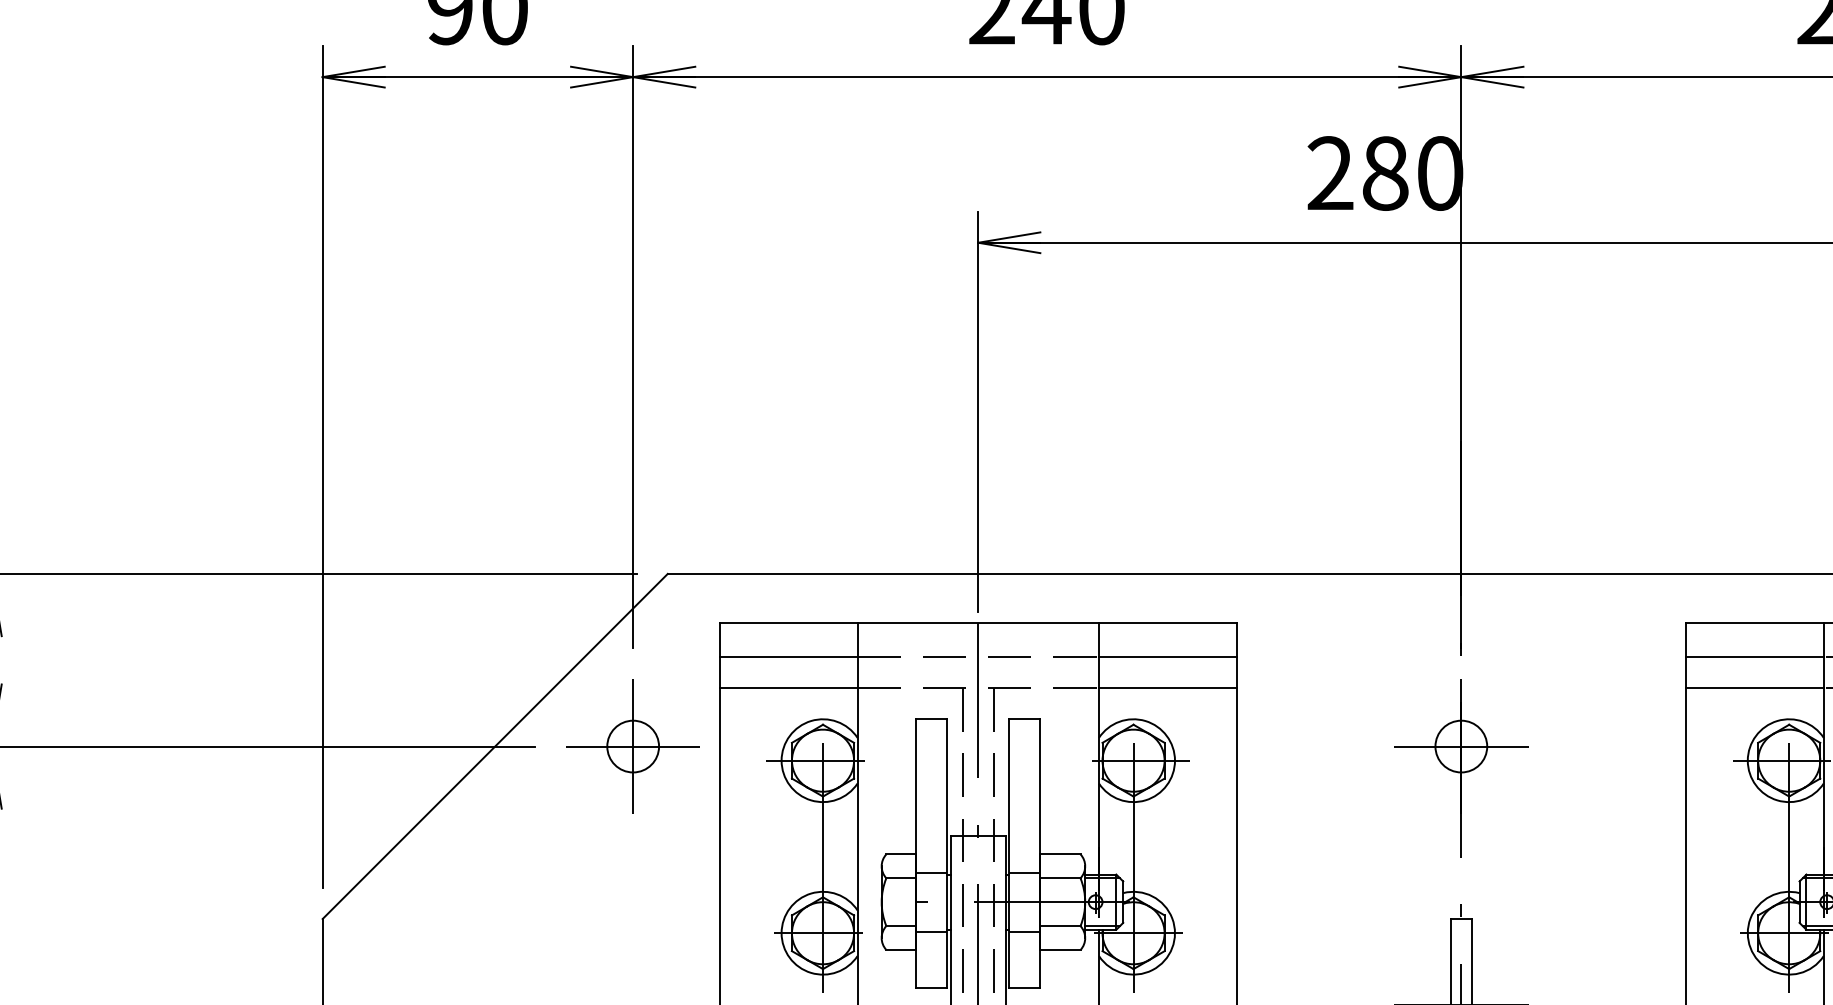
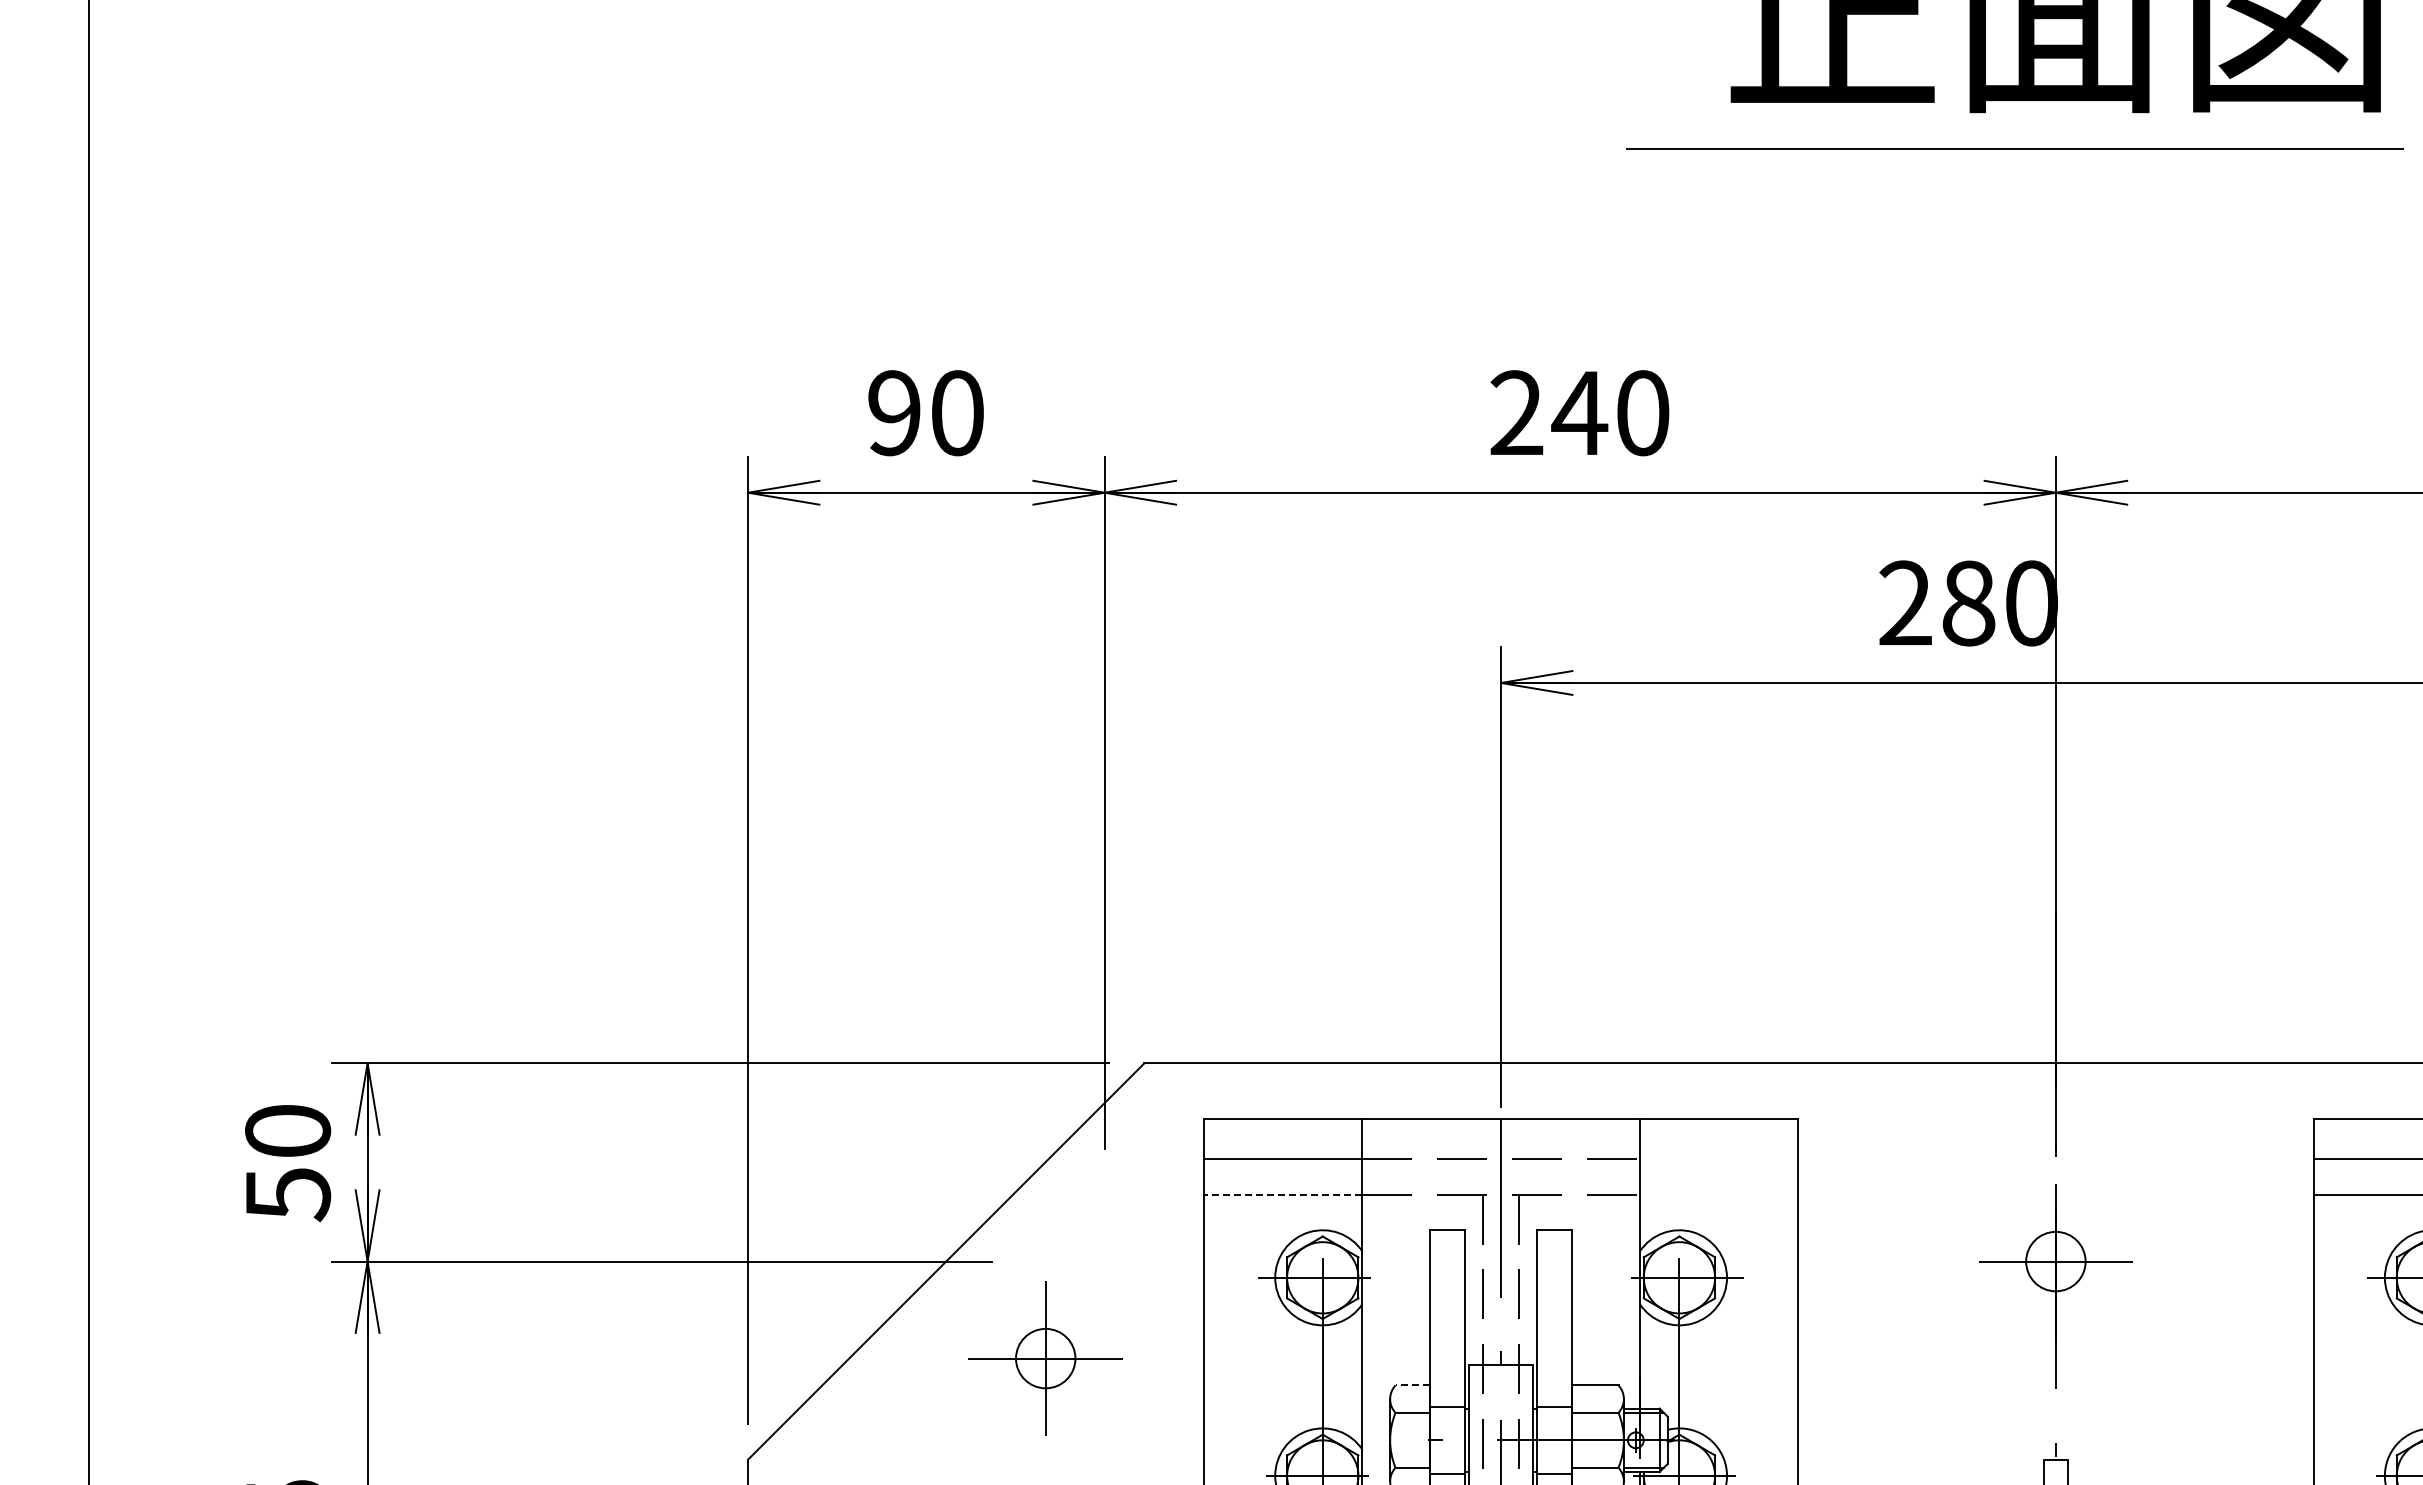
line: (1167, 656) -> (1718, 1158), removed
line: (787, 688) -> (1282, 1194), solid -> dashed
line: (1167, 688) -> (1718, 1194), removed
part: (632, 746) -> (1045, 1358), moved
line: (901, 854) -> (1412, 1385), solid -> dashed

